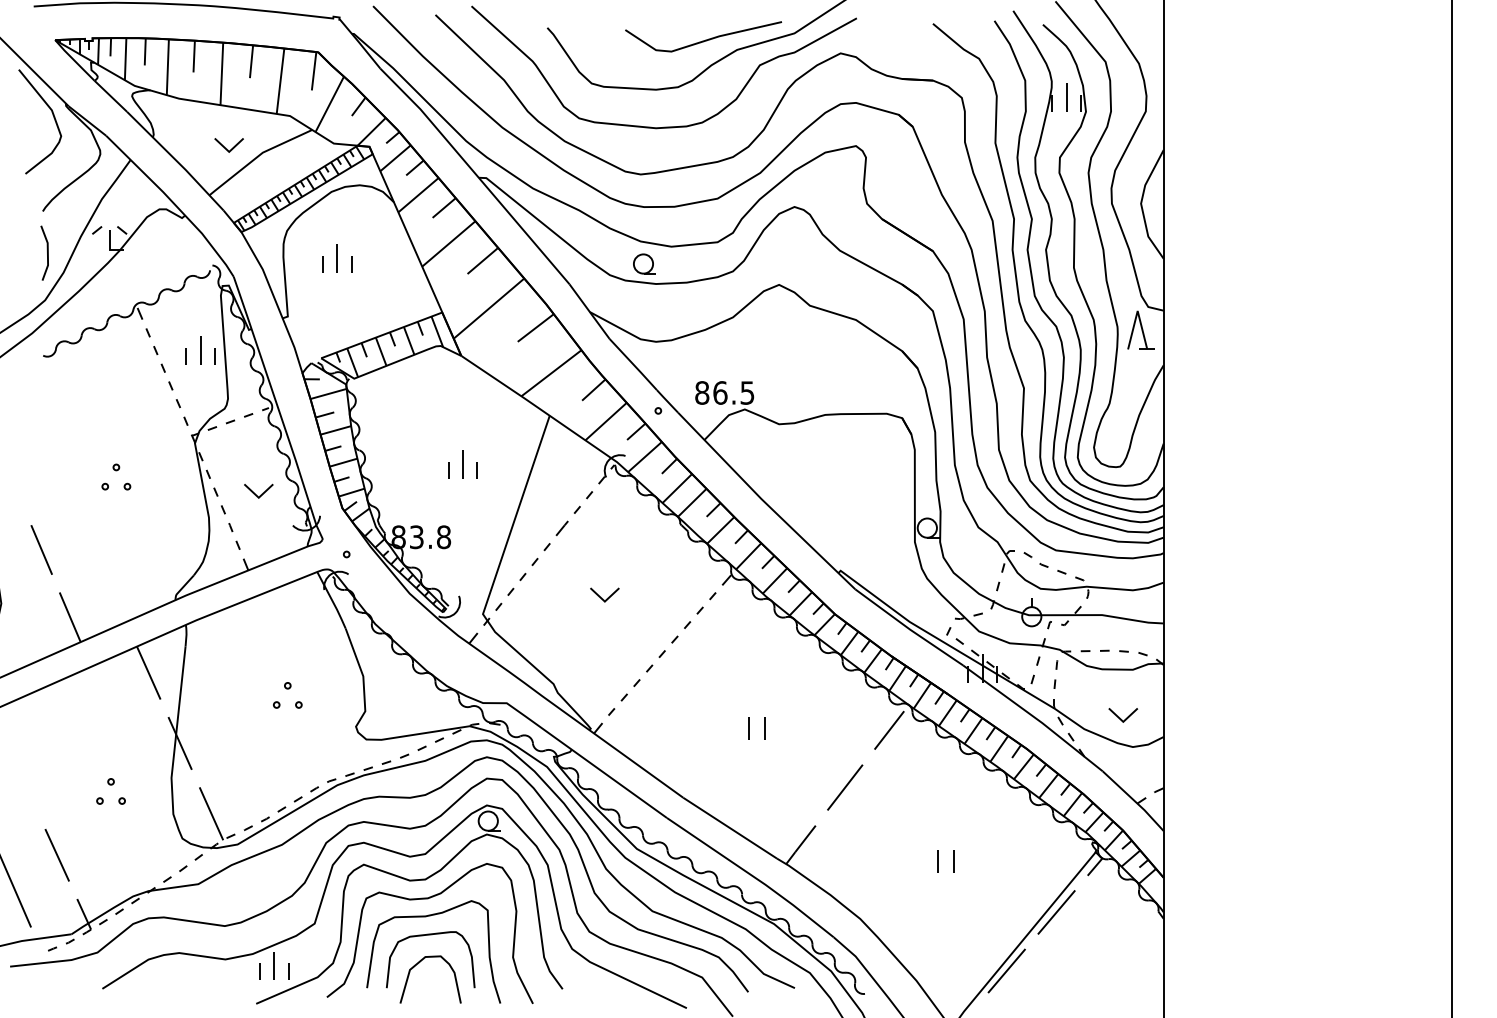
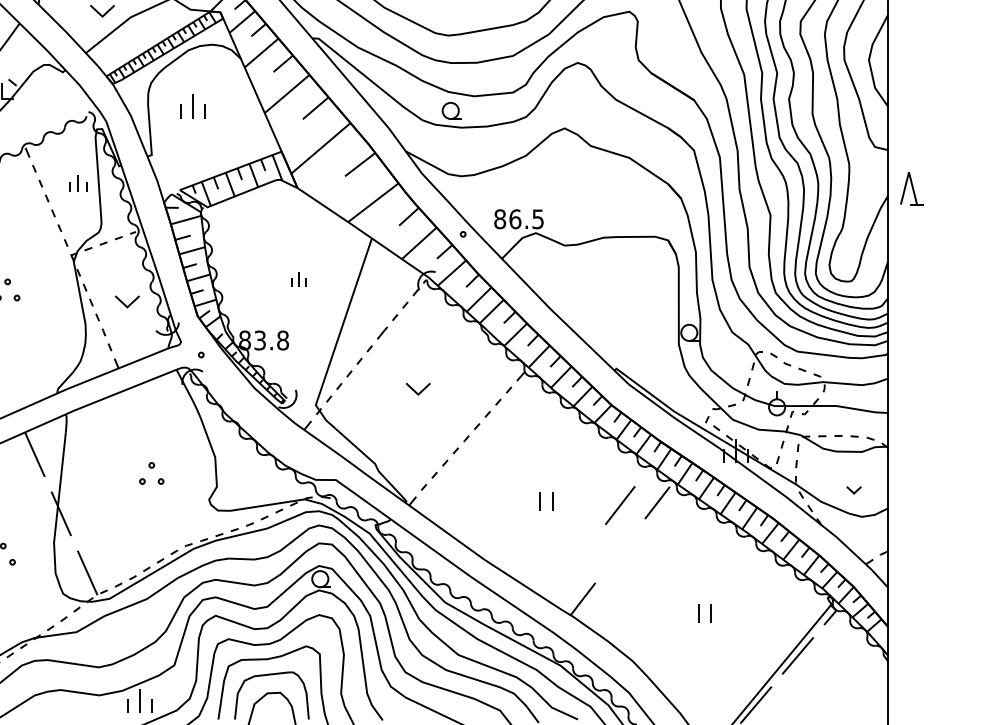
part: (1140, 329) -> (911, 187), moved
part: (200, 350) -> (78, 183), size x0.7
part: (462, 464) -> (298, 279), size x0.6
part: (1123, 715) -> (854, 490), size x0.6
line: (845, 787) -> (620, 505), moved

